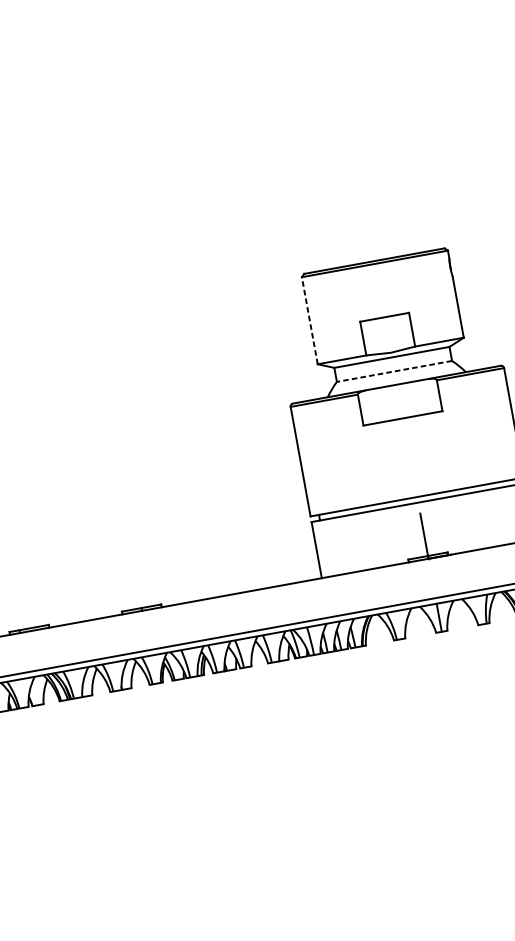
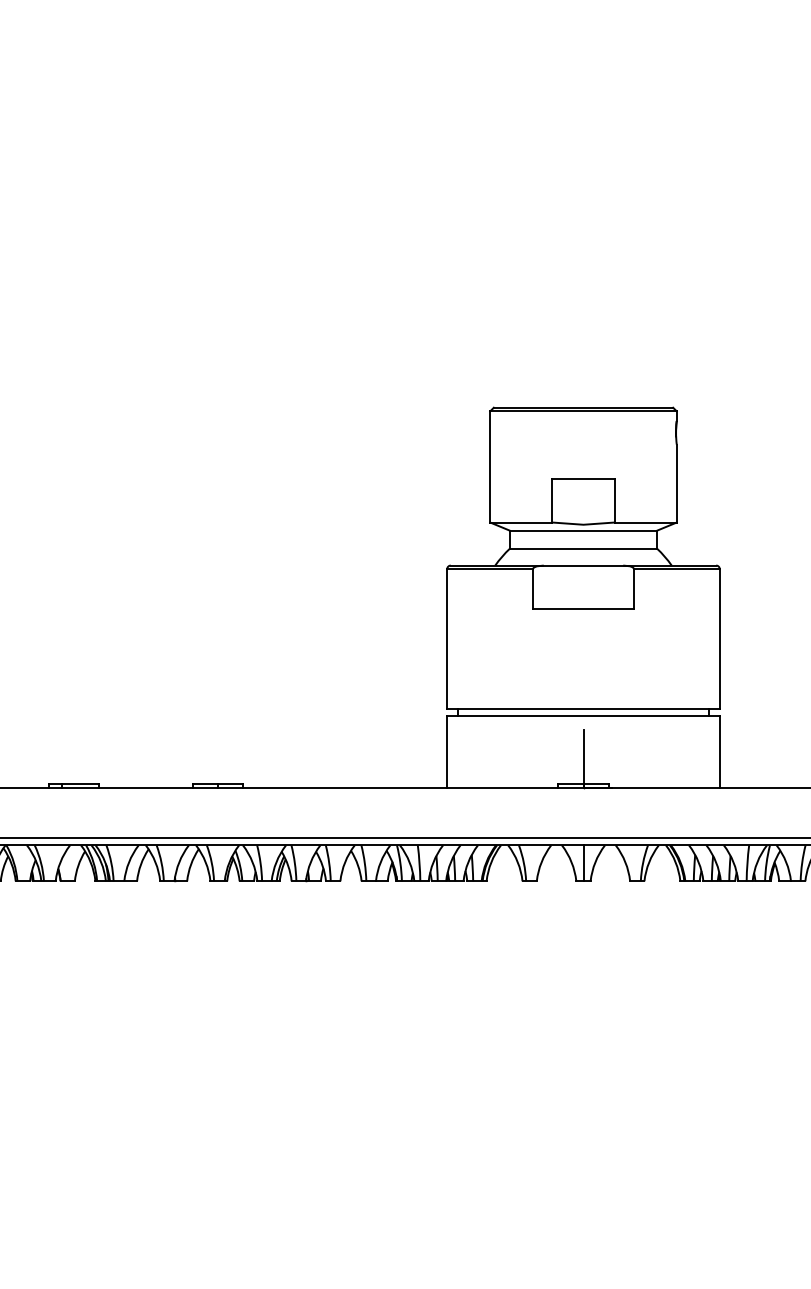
line: (309, 320) -> (490, 466), dashed -> solid
line: (394, 371) -> (583, 548), dashed -> solid

